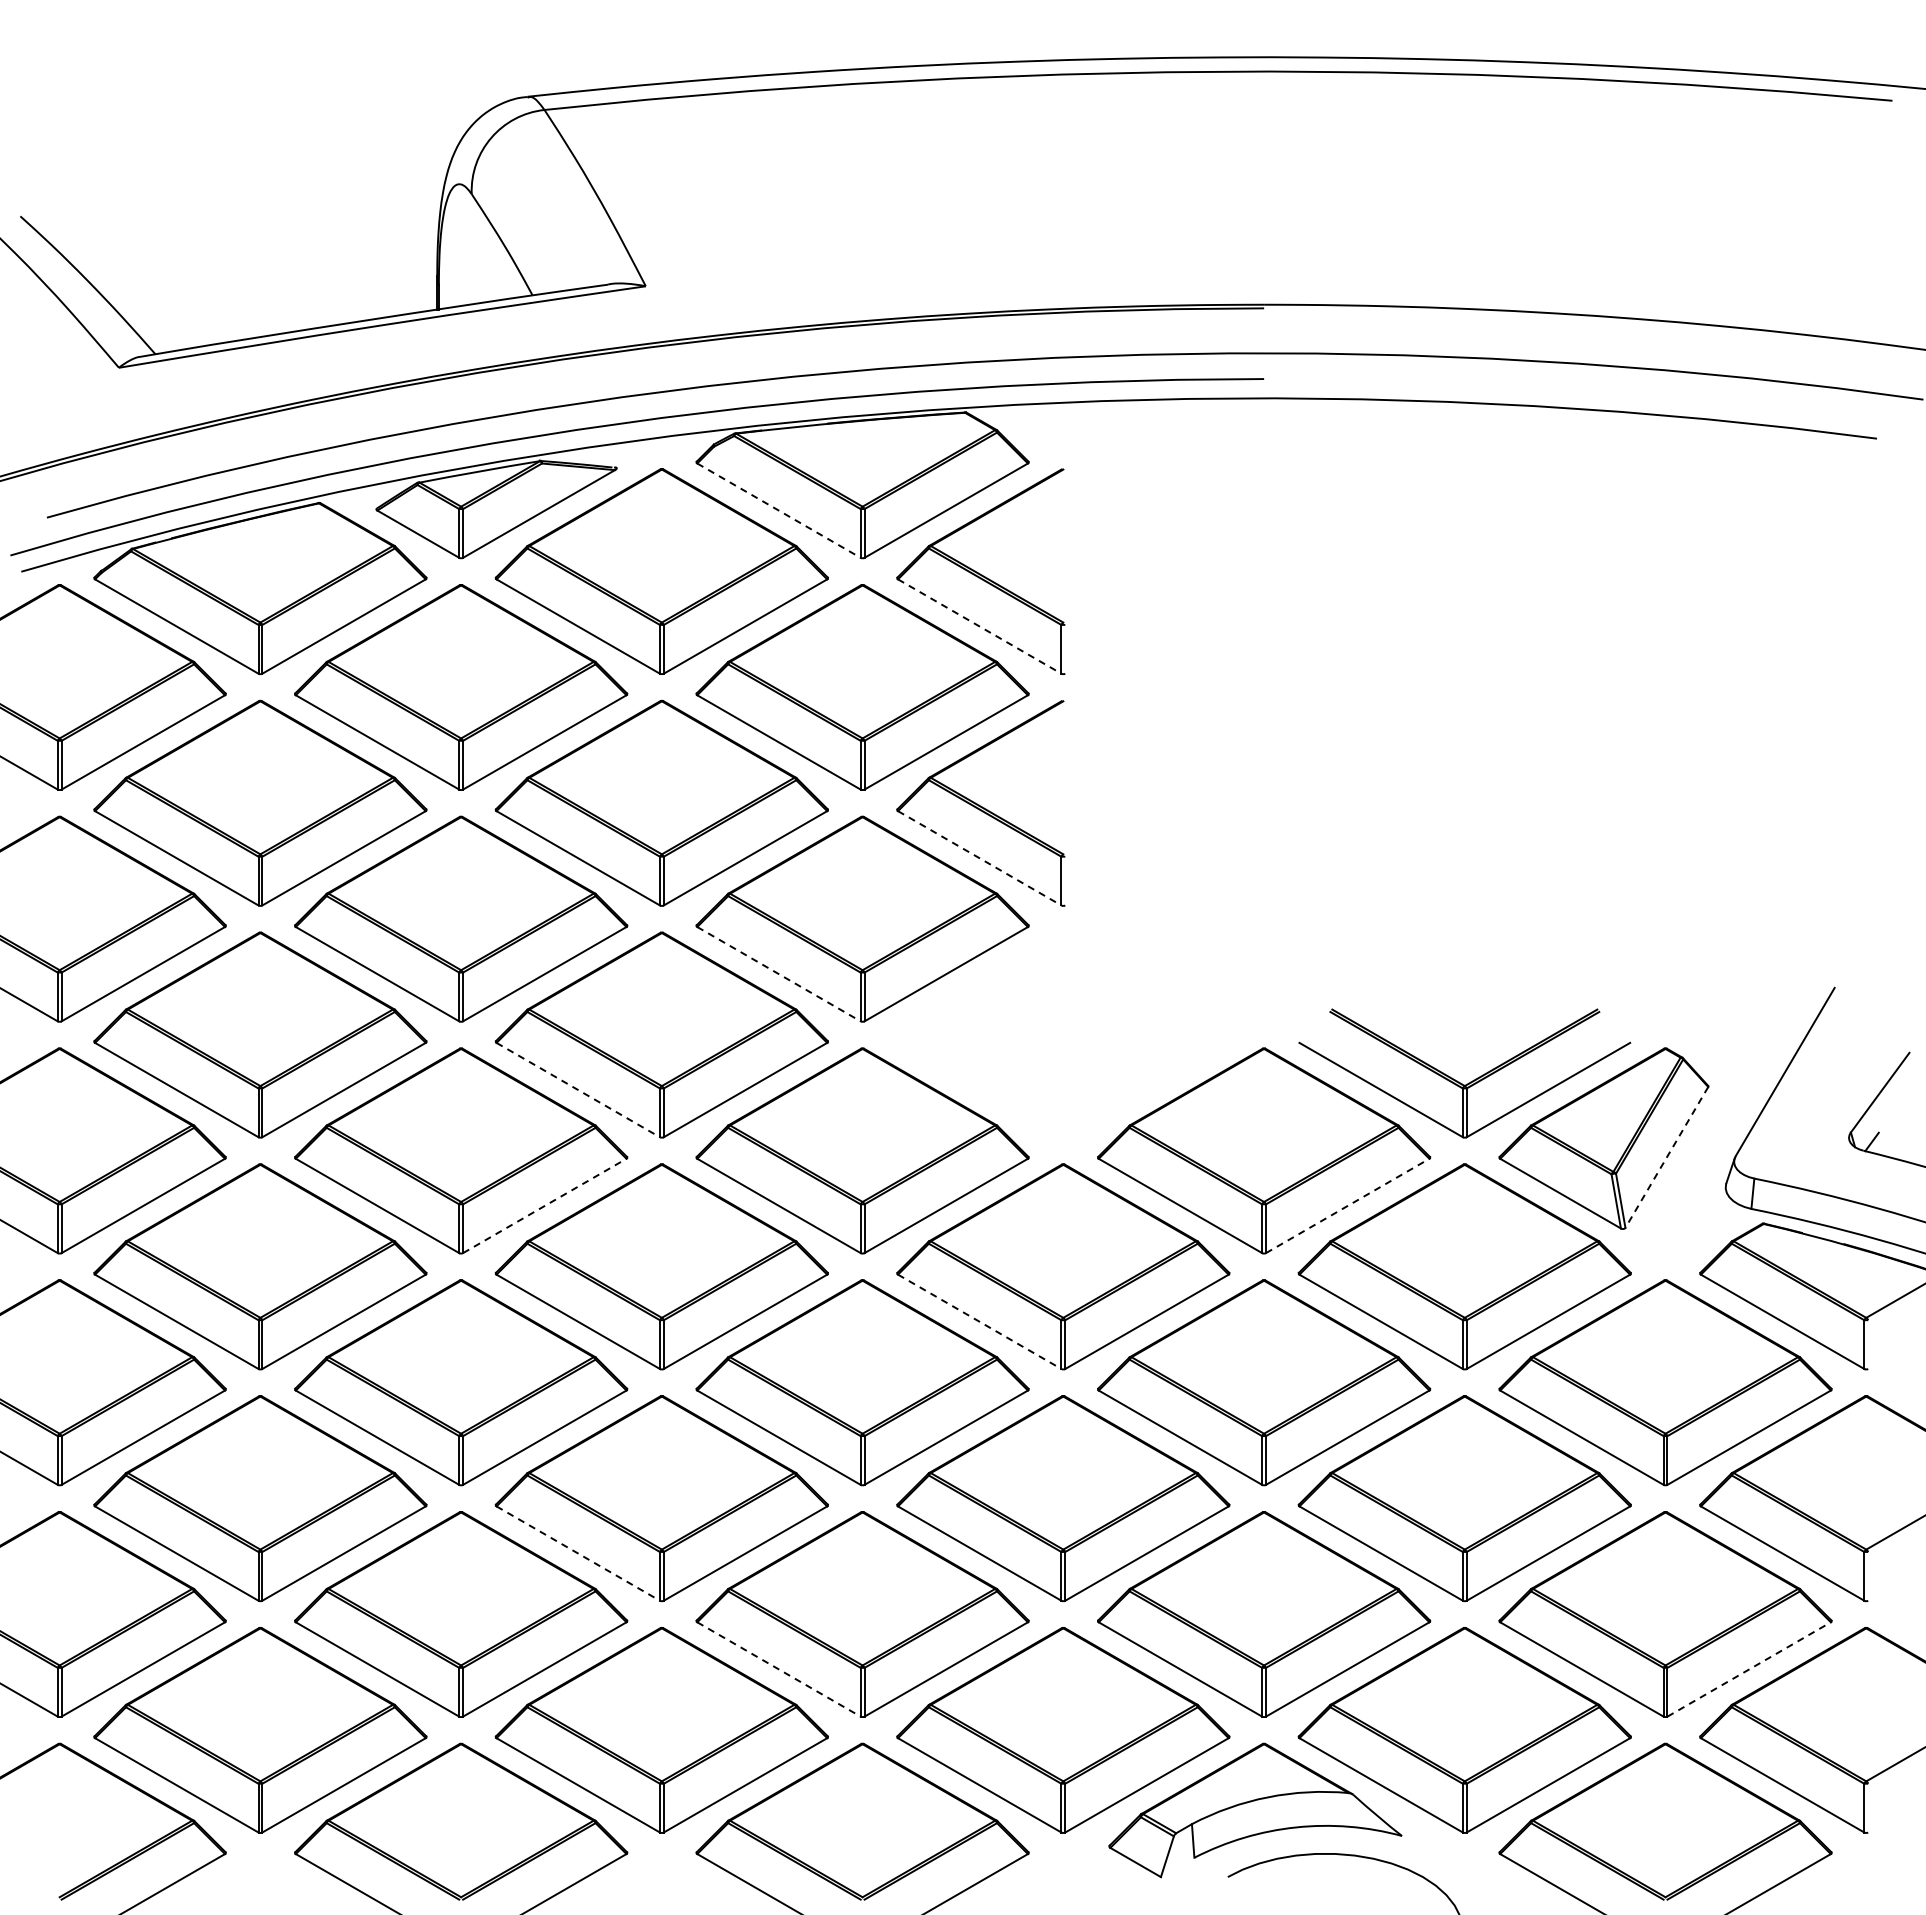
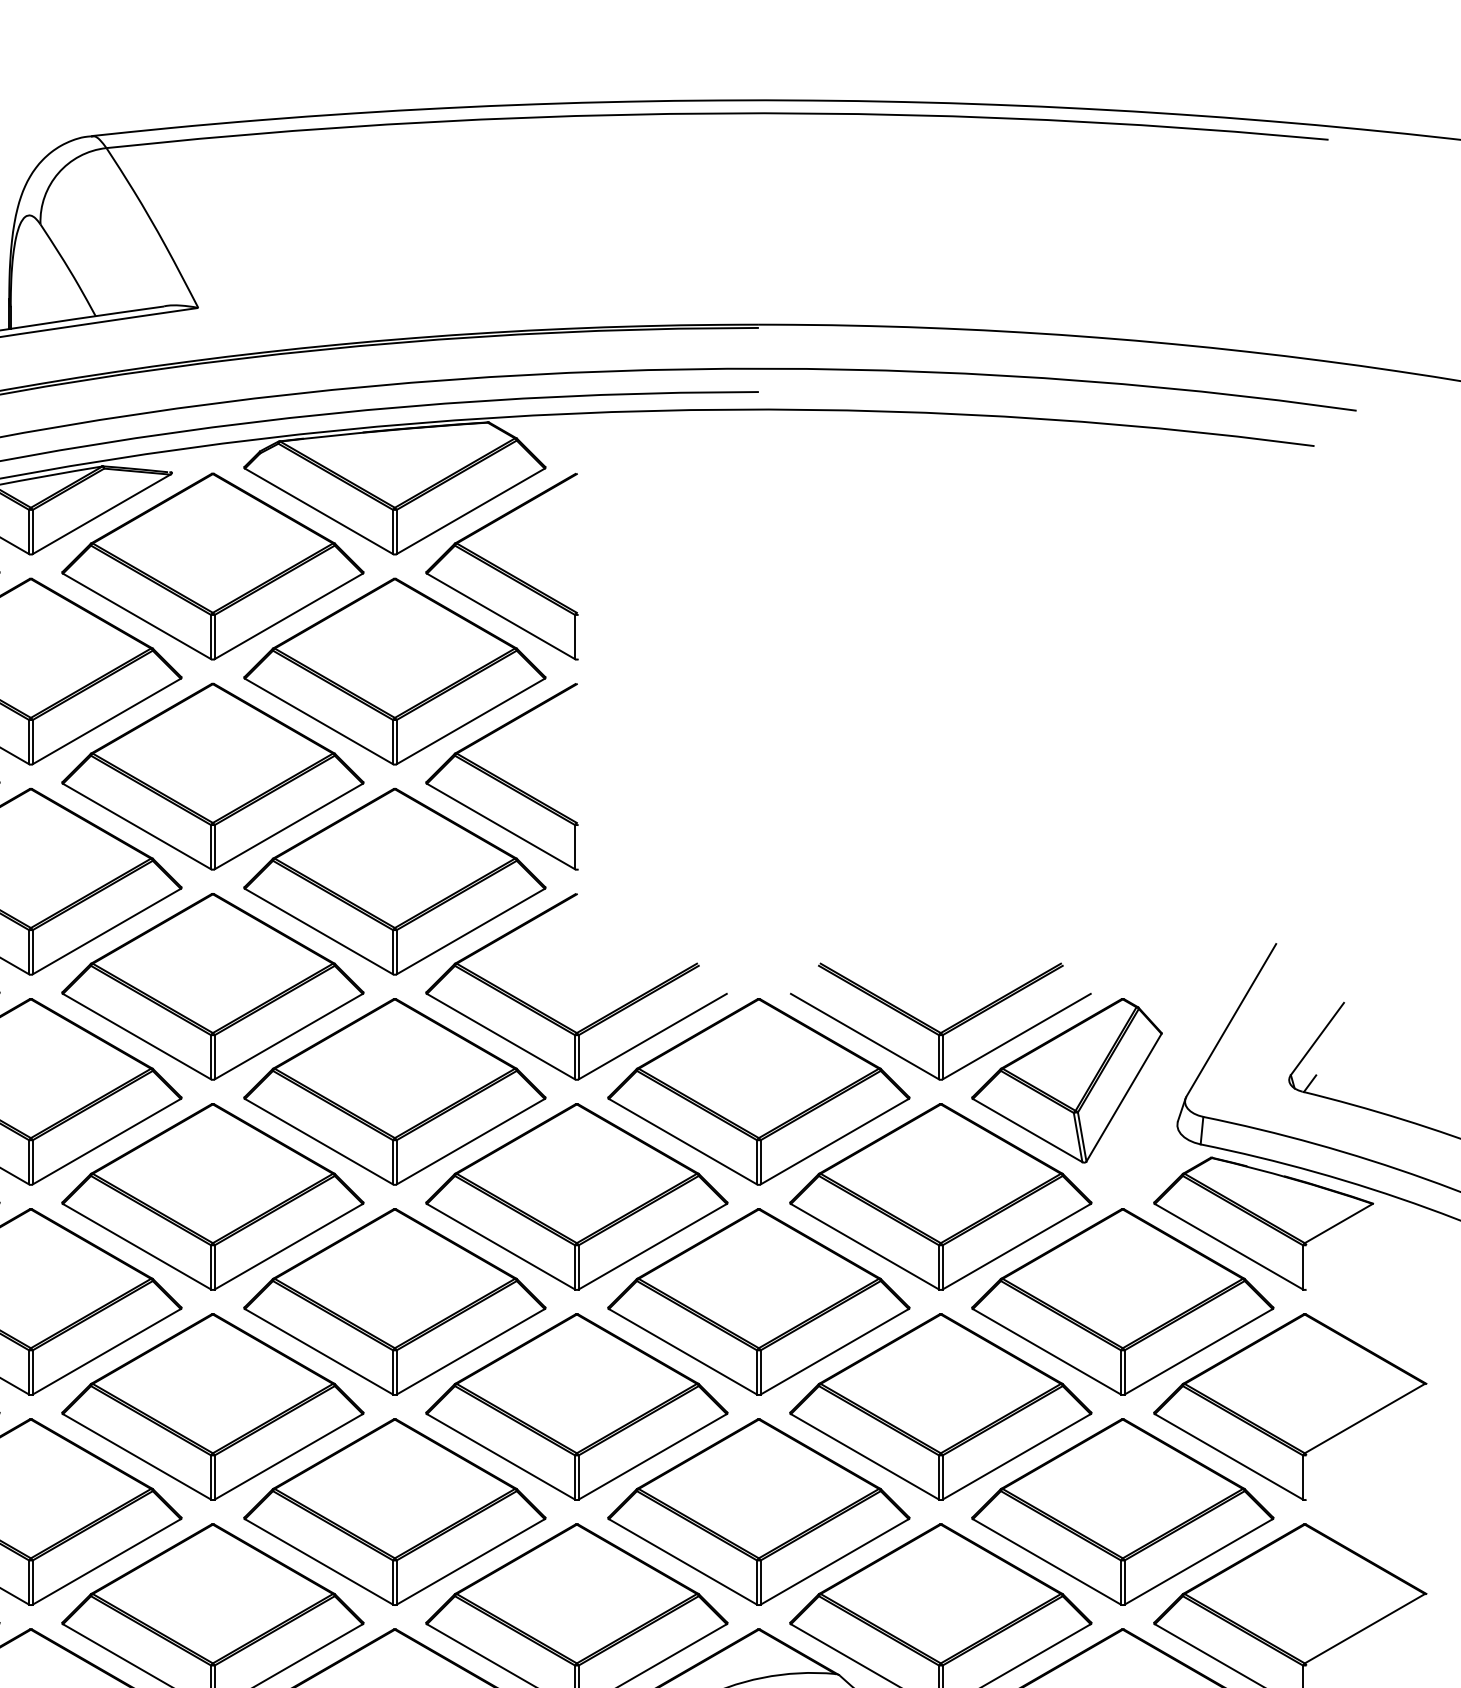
line: (779, 510) -> (319, 511), dashed -> solid
line: (980, 626) -> (501, 616), dashed -> solid
line: (980, 858) -> (501, 826), dashed -> solid
line: (779, 974) -> (319, 931), dashed -> solid
part: (1040, 1071) -> (556, 1019), added
line: (578, 1090) -> (137, 1037), dashed -> solid
line: (1666, 1157) -> (1123, 1097), dashed -> solid
line: (545, 1205) -> (107, 1141), dashed -> solid
line: (1348, 1205) -> (835, 1141), dashed -> solid
line: (980, 1322) -> (501, 1247), dashed -> solid
line: (578, 1553) -> (137, 1456), dashed -> solid
line: (779, 1669) -> (319, 1561), dashed -> solid
line: (1749, 1669) -> (1198, 1561), dashed -> solid

